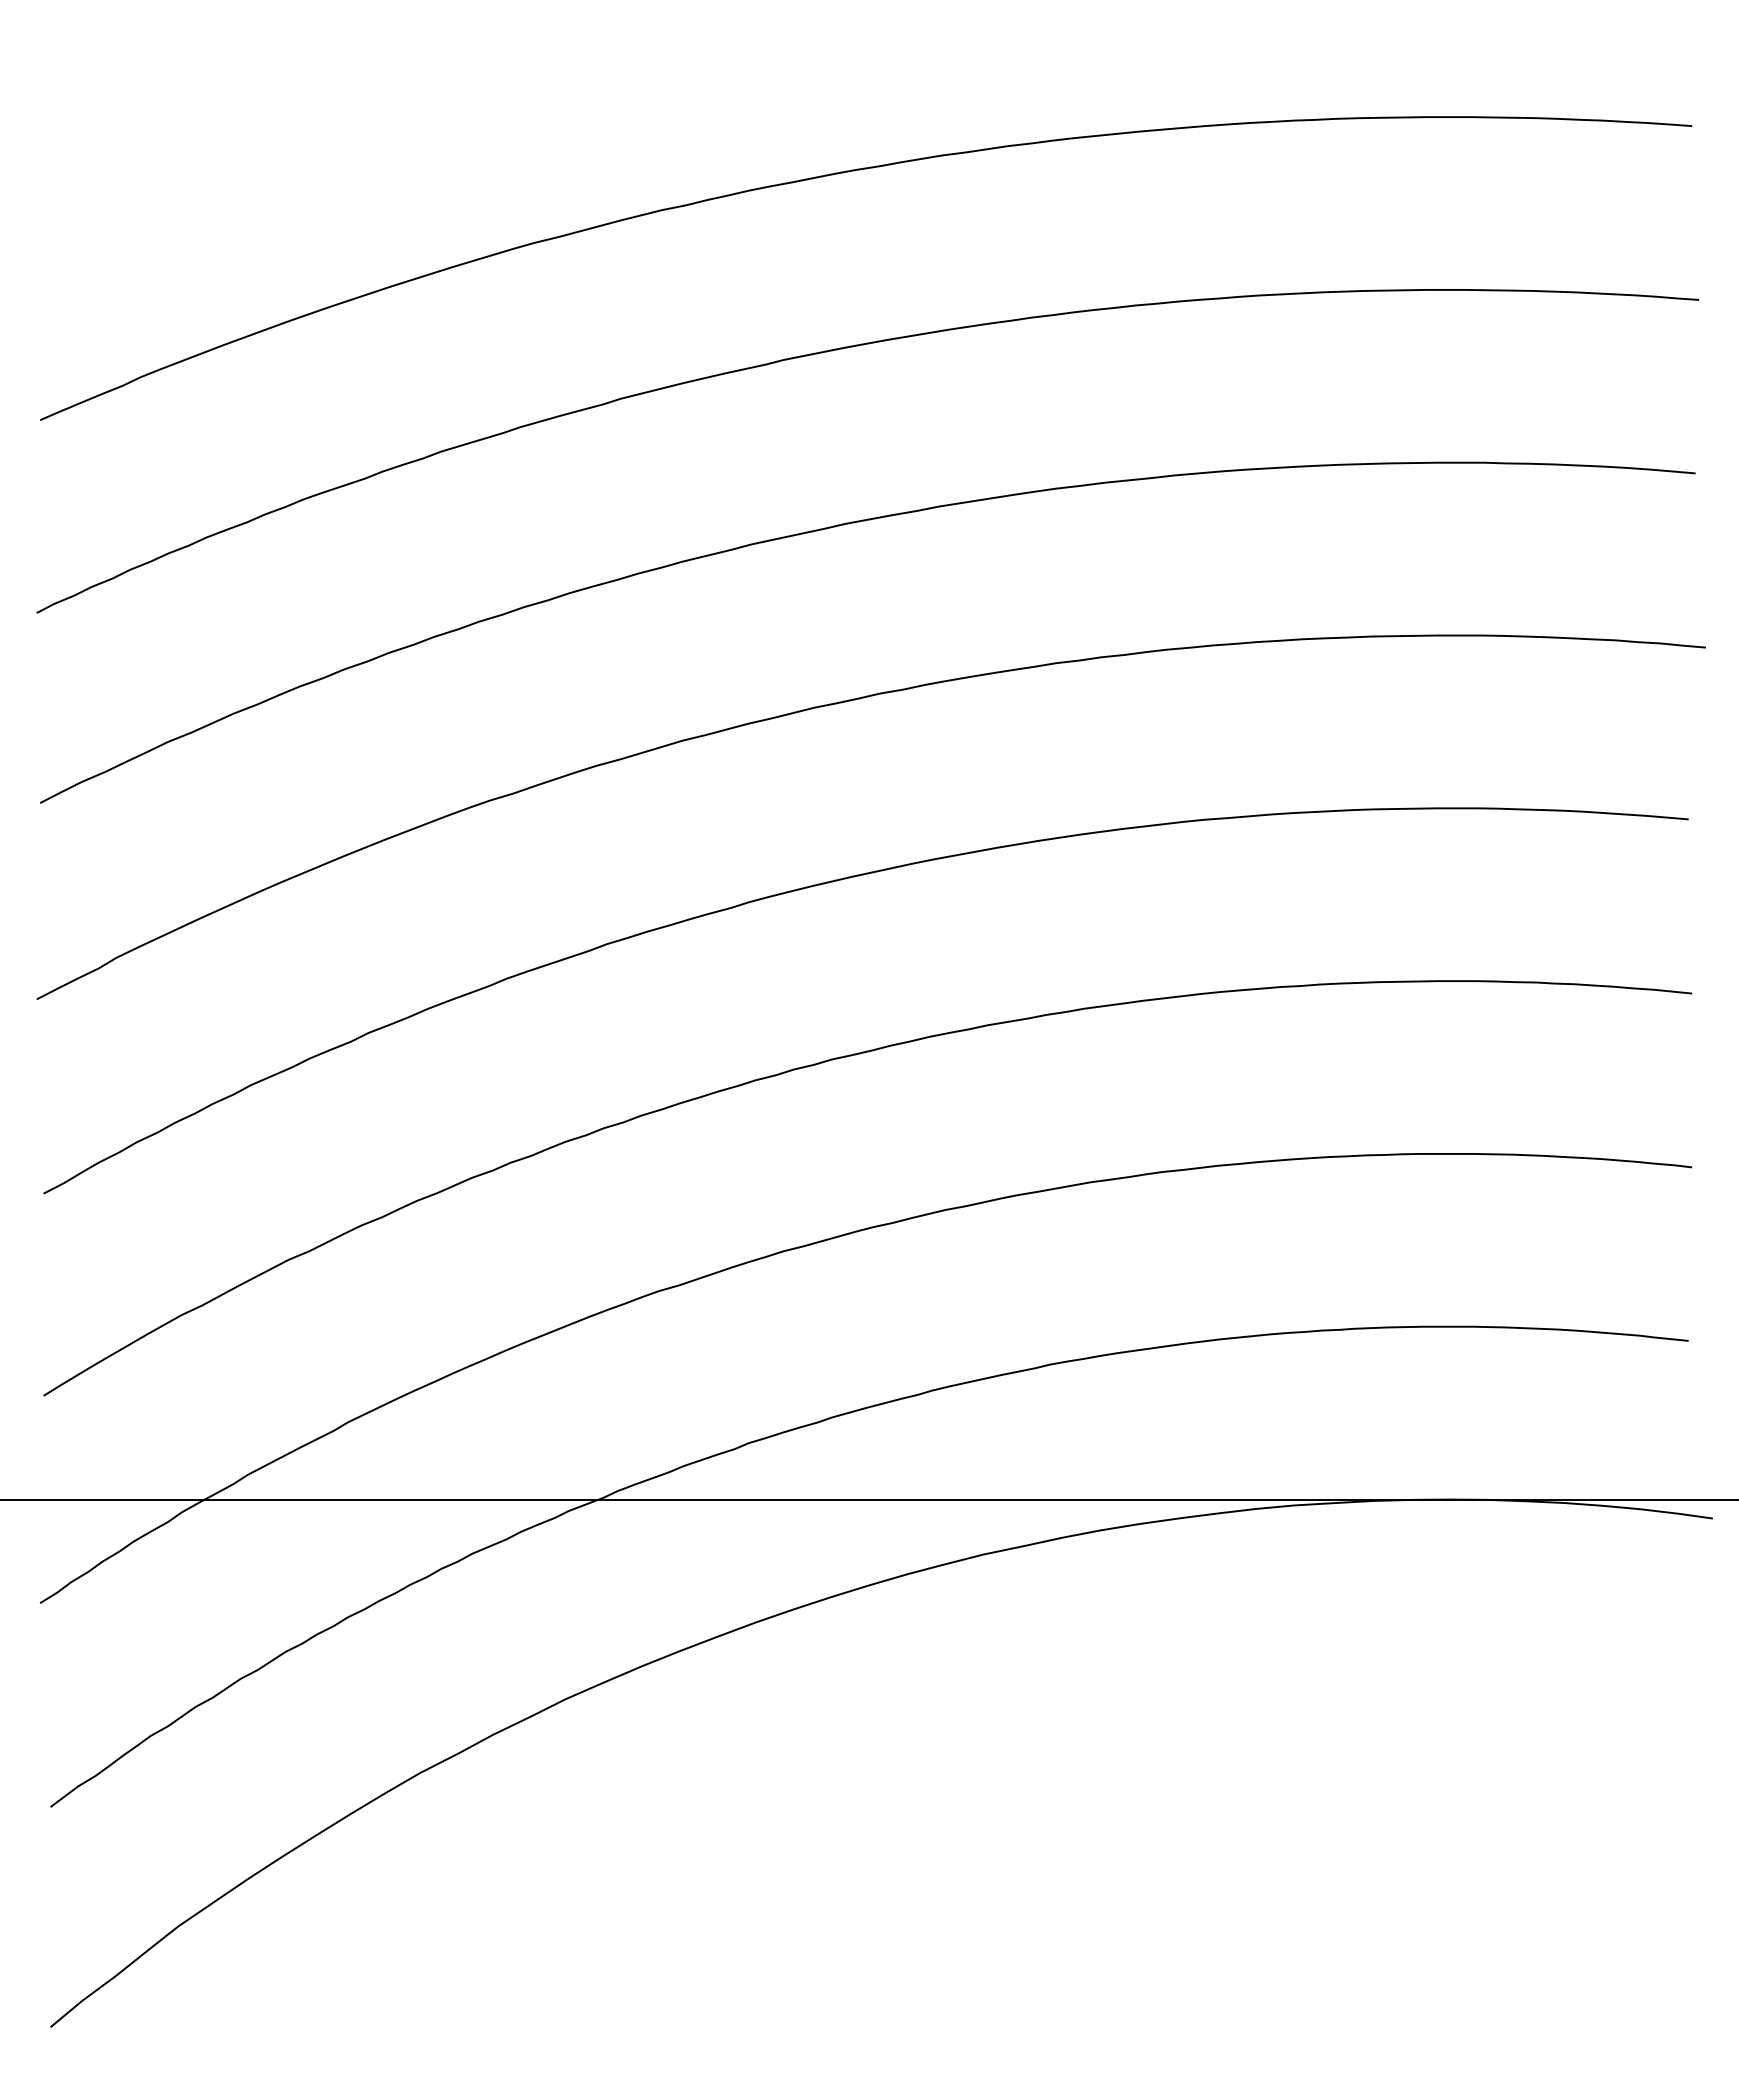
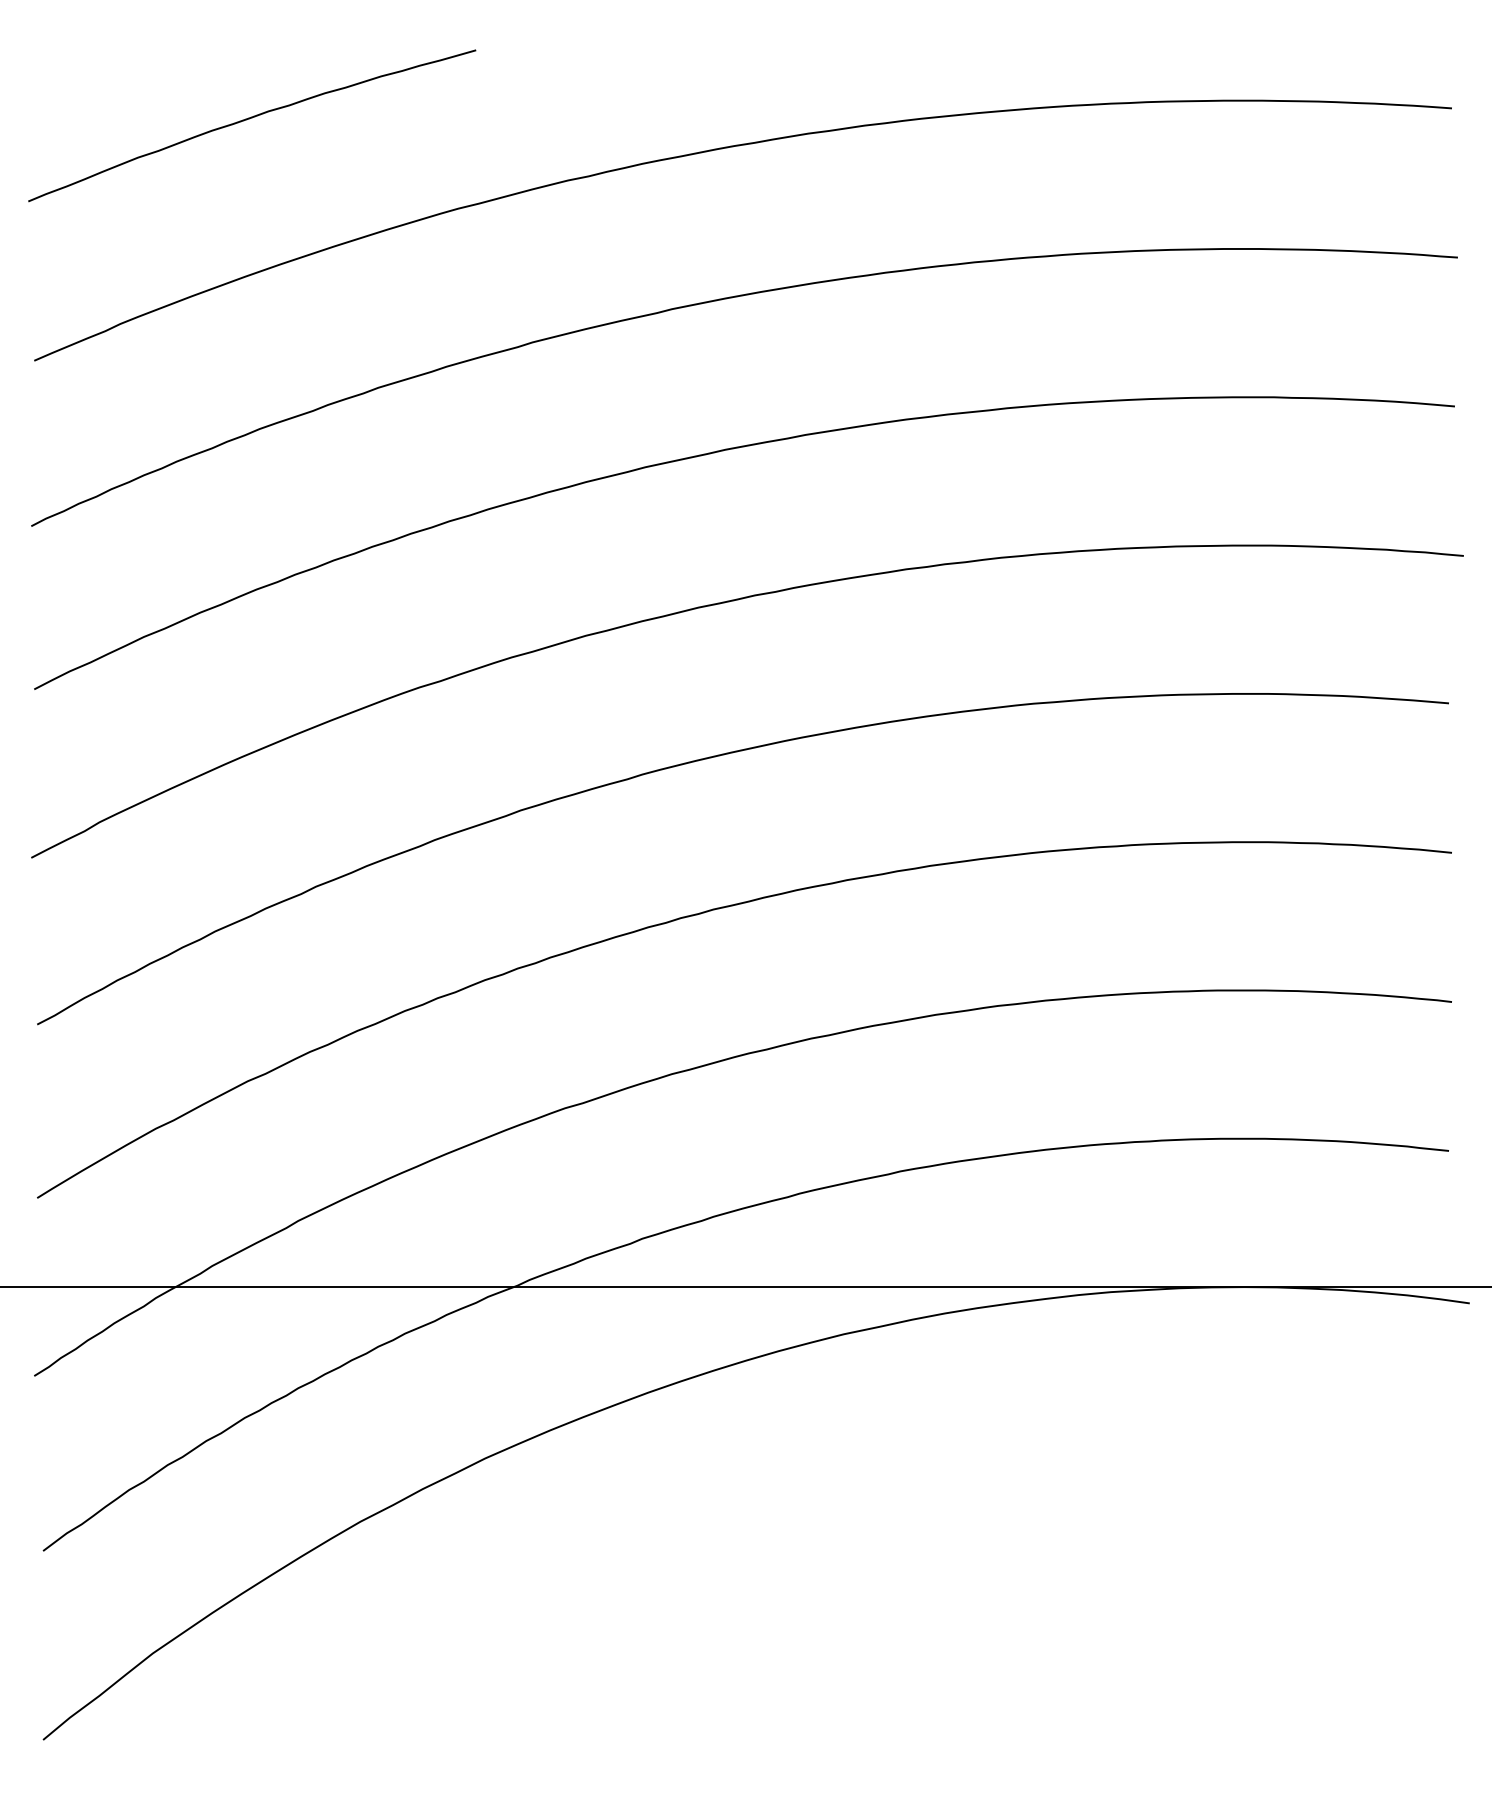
curve: (292, 138) -> (250, 119), added

